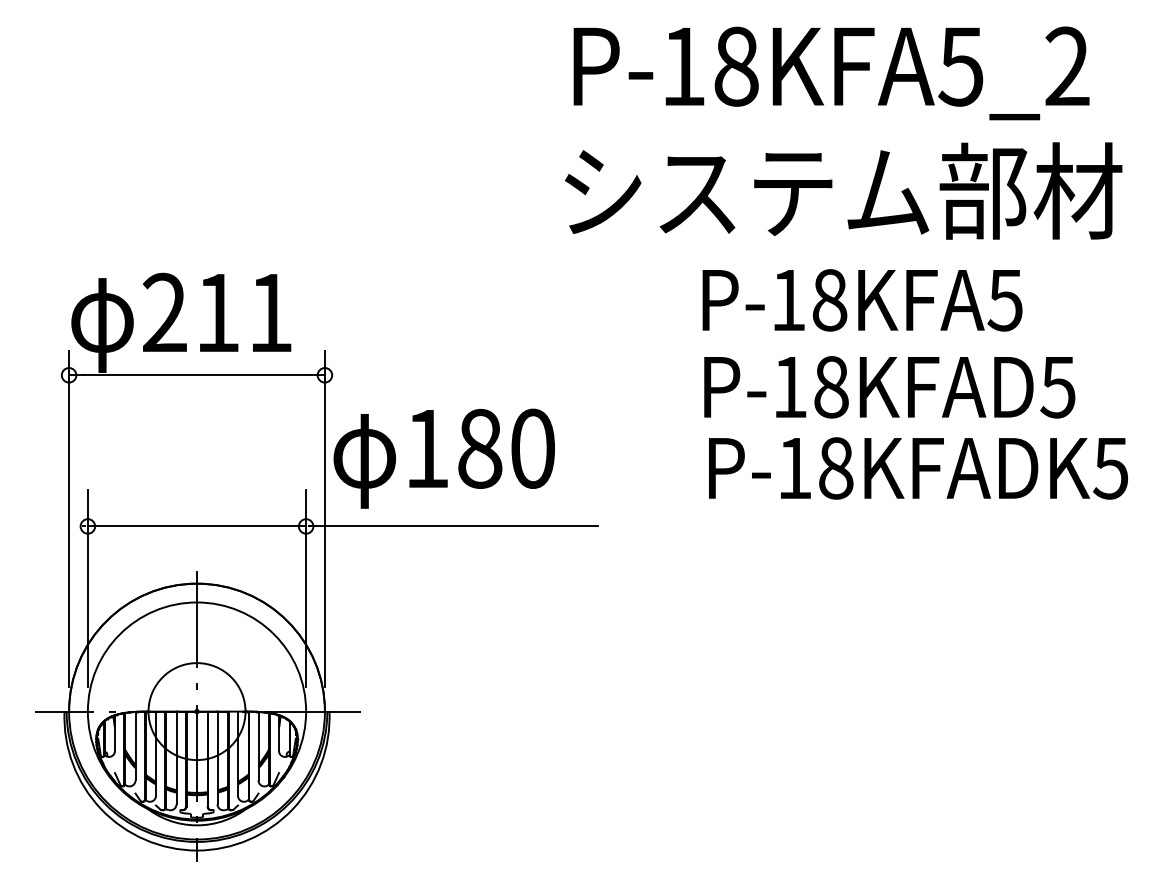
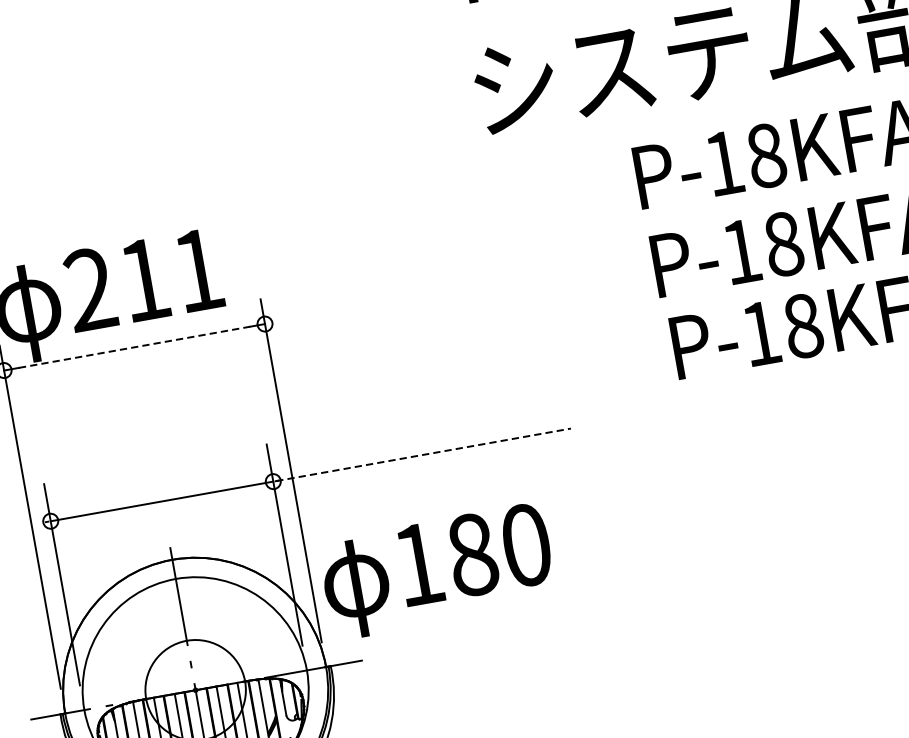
line: (197, 375) -> (135, 347), solid -> dashed
text: (443, 458) -> (436, 571), moved
line: (453, 526) -> (423, 454), solid -> dashed

